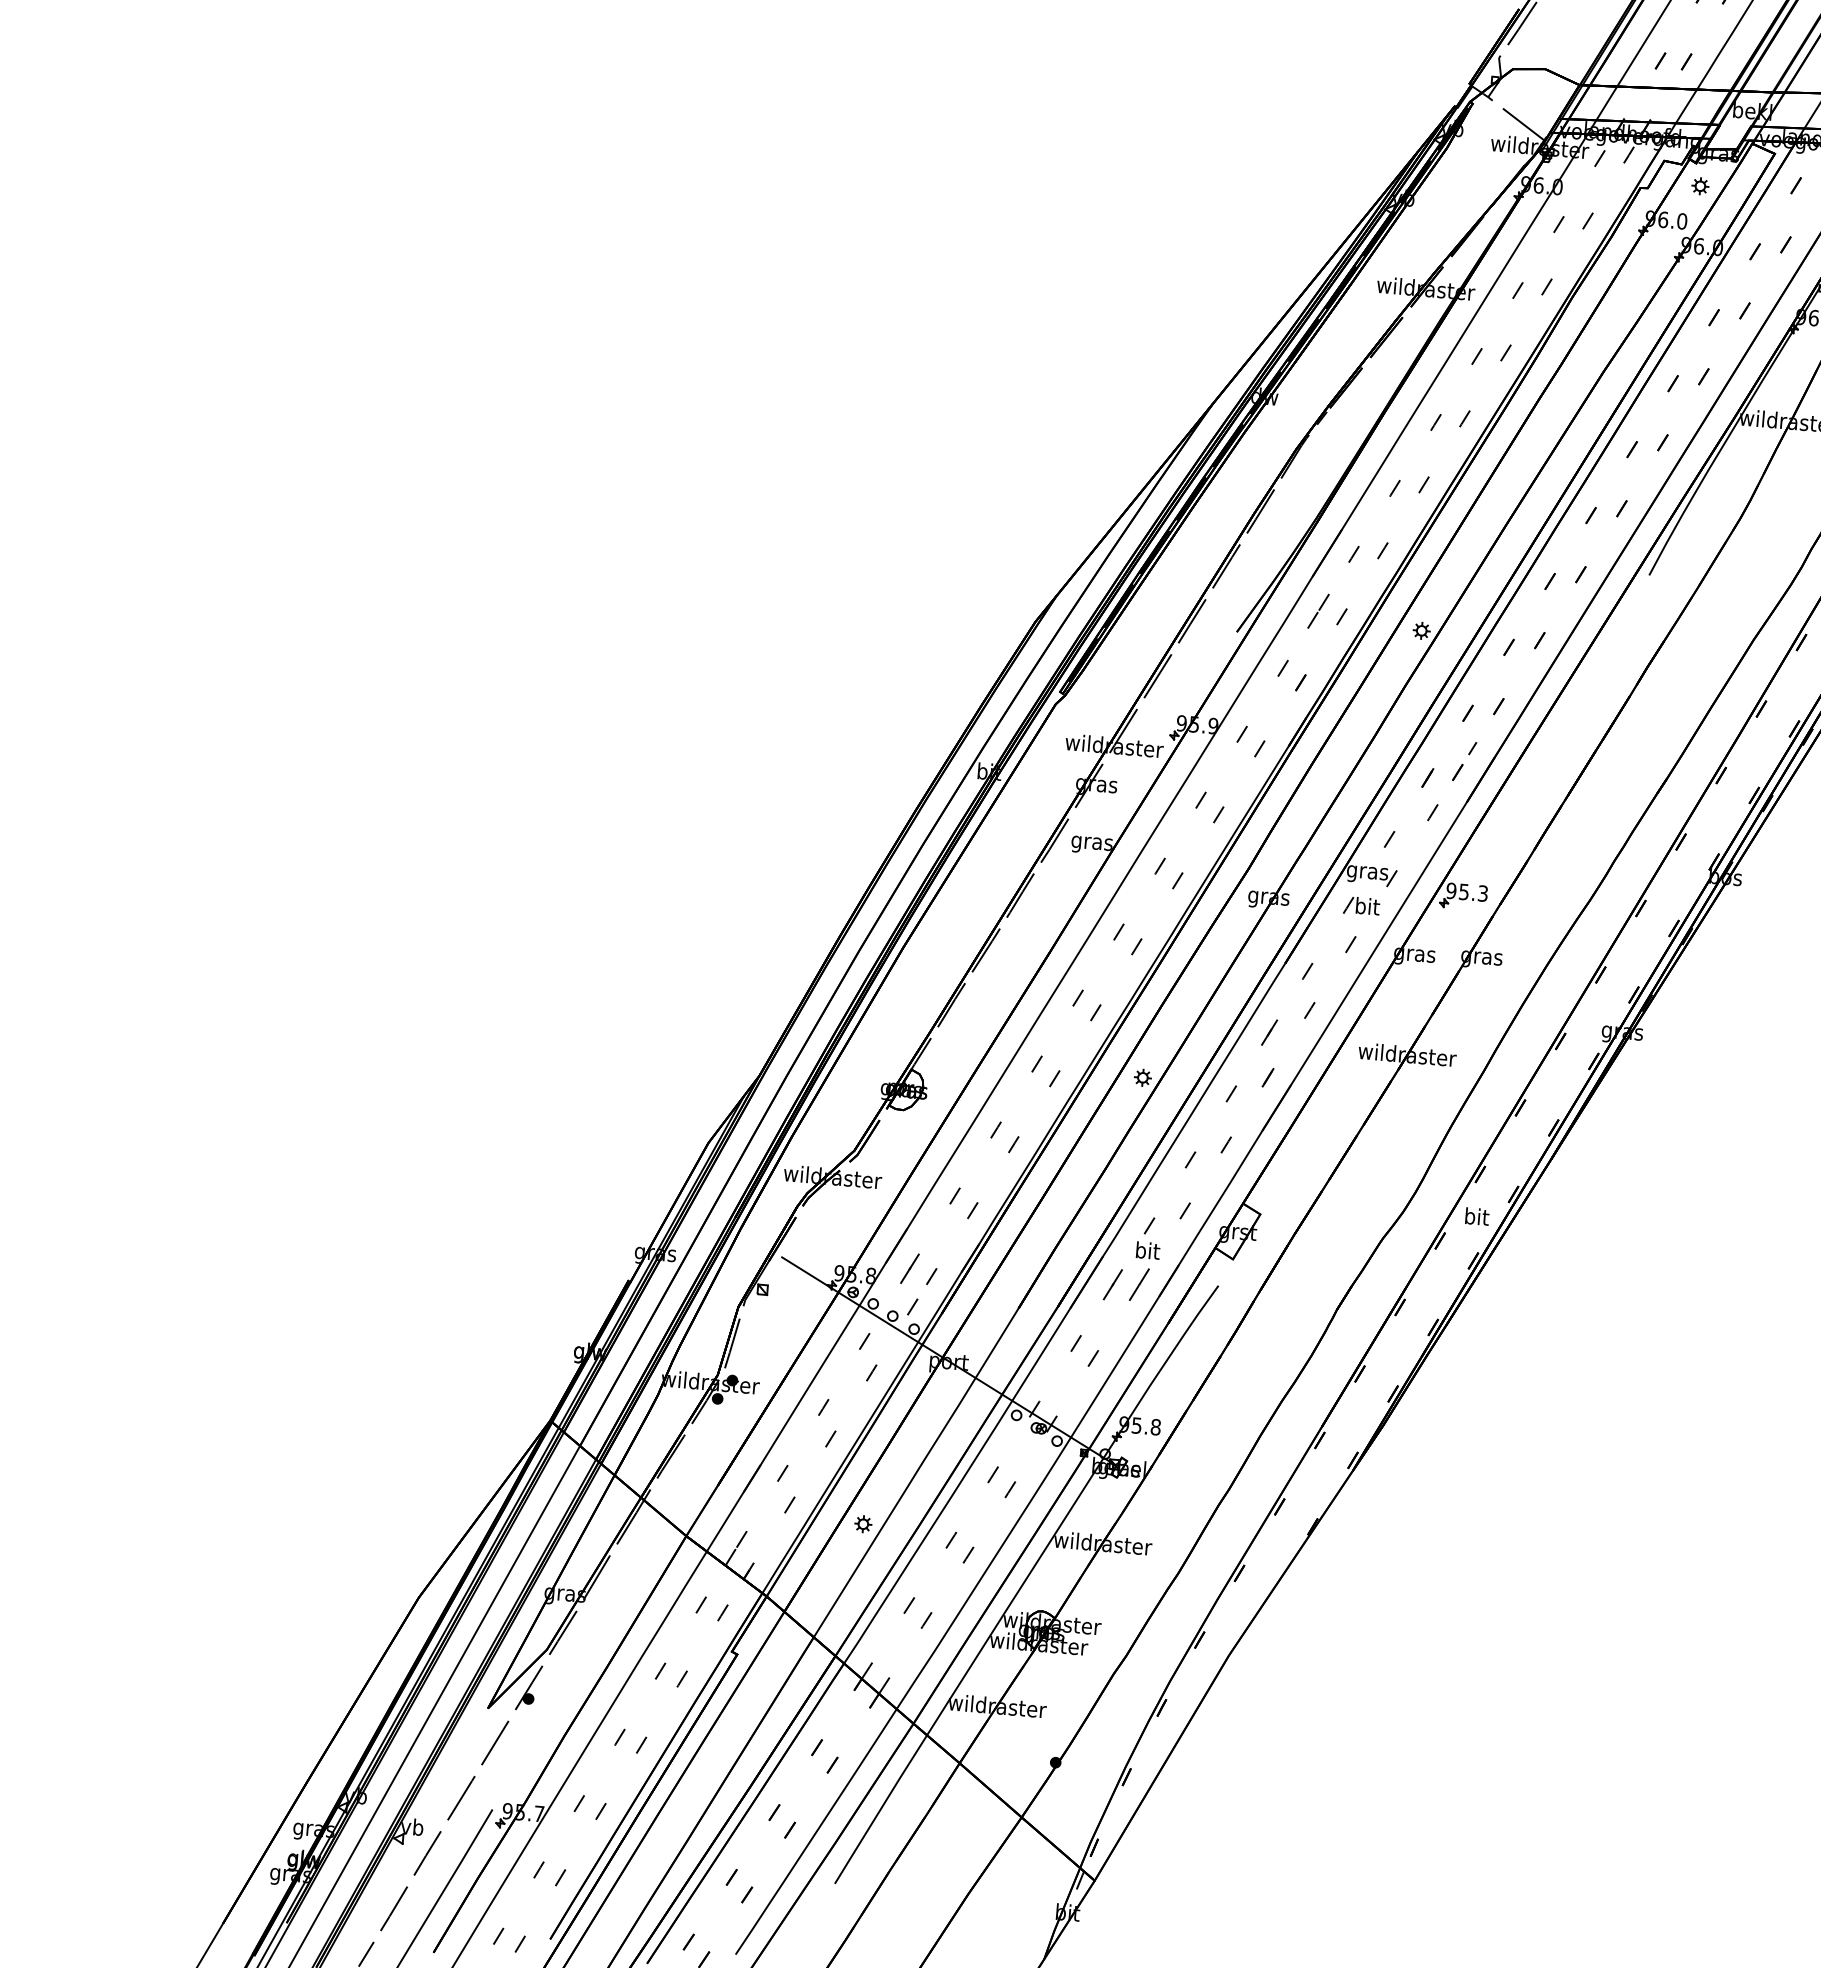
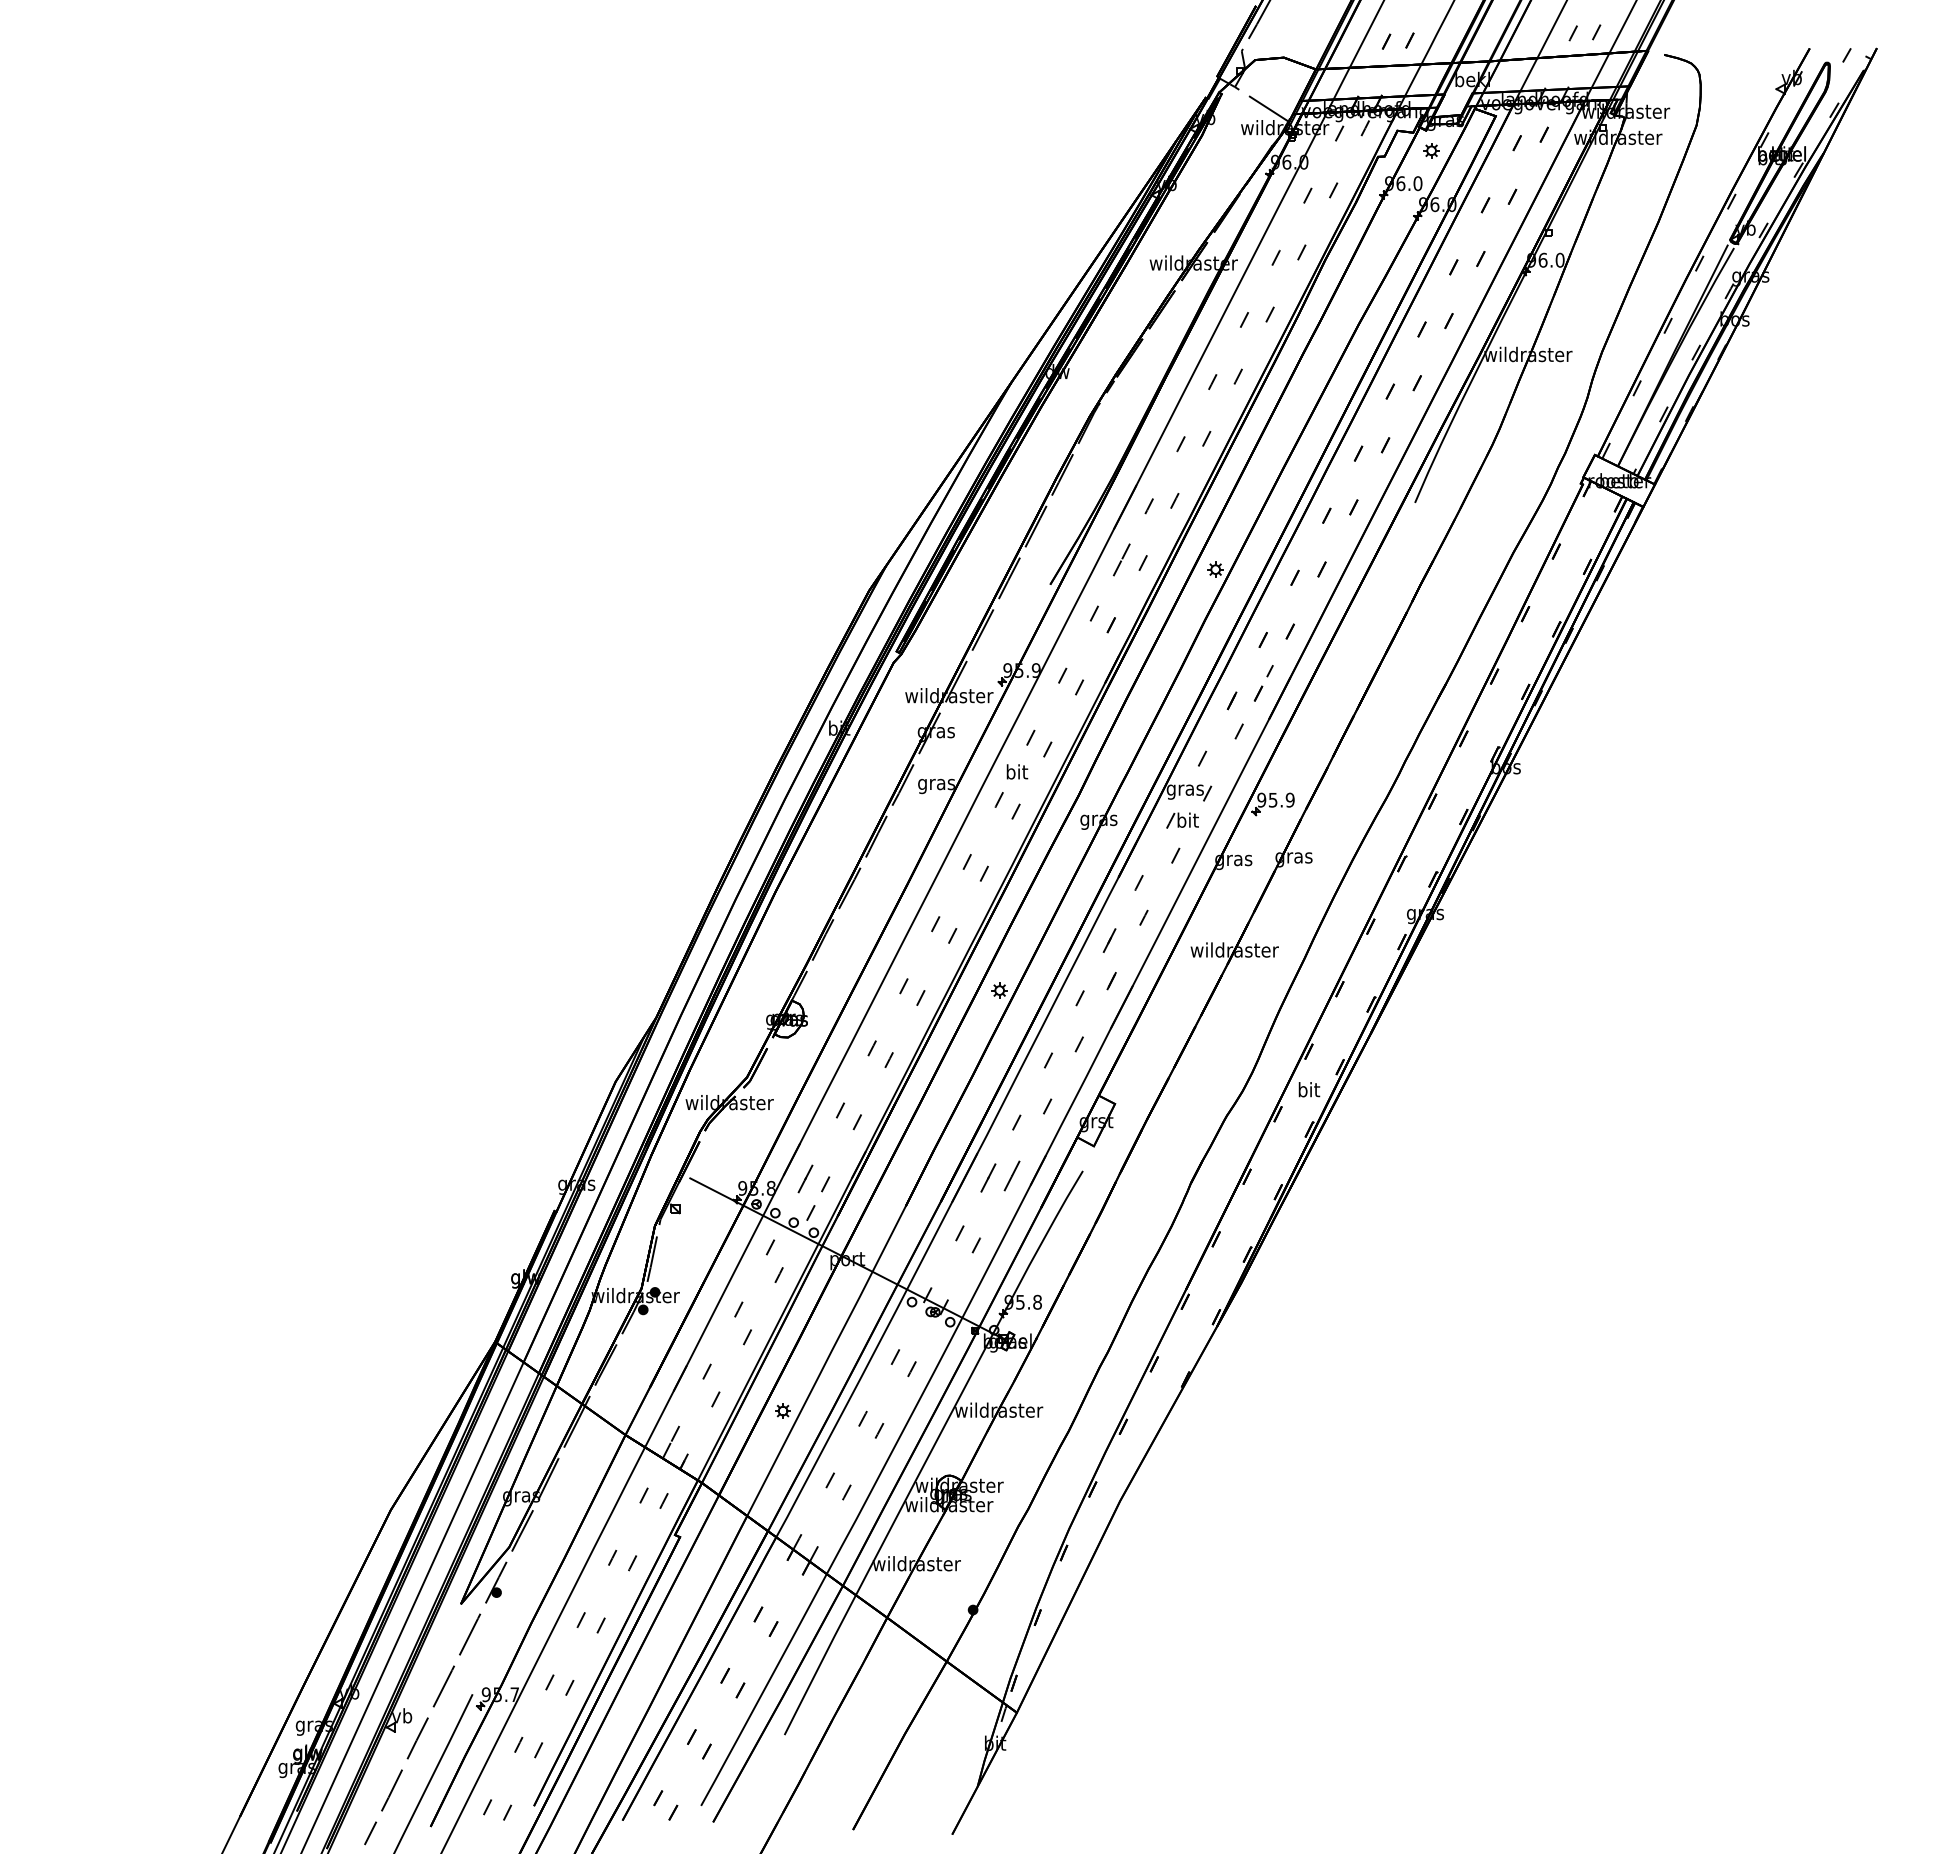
text: (1482, 892) -> (1289, 799), 95.3 -> 95.9
text: (1148, 1250) -> (1017, 771), moved

